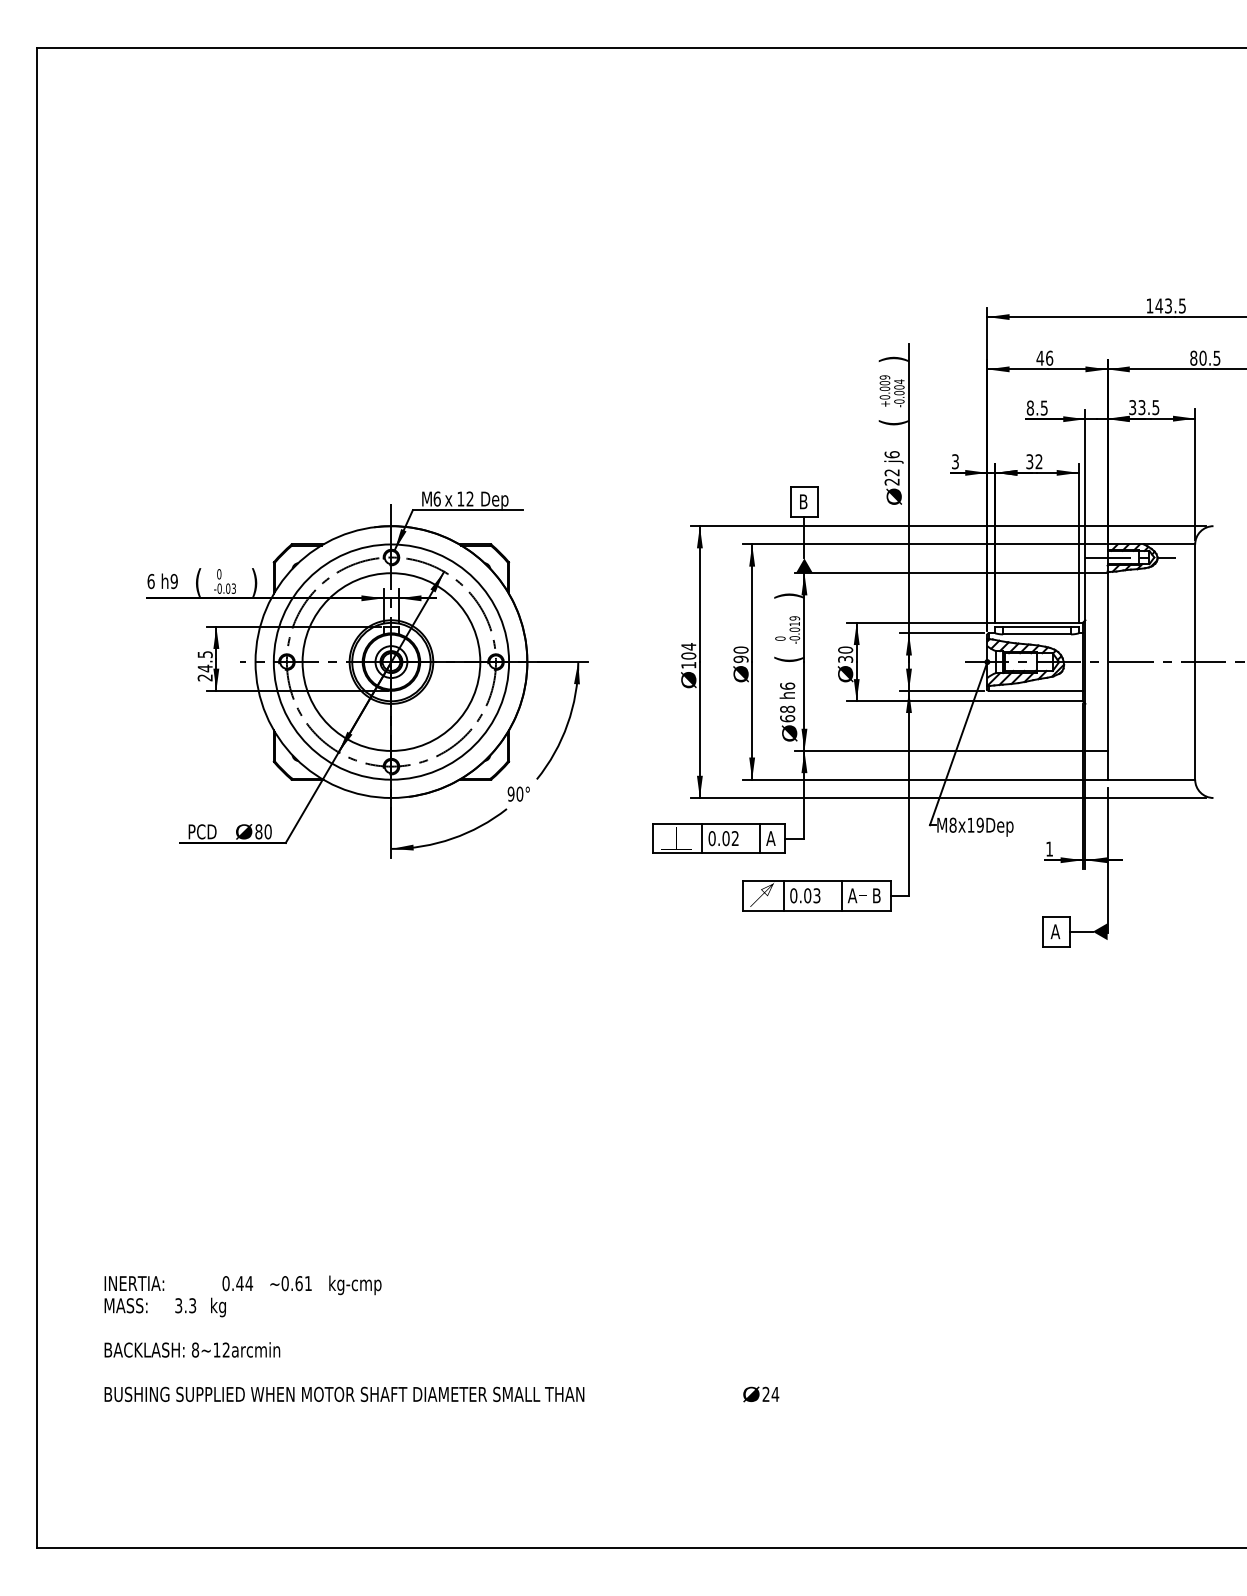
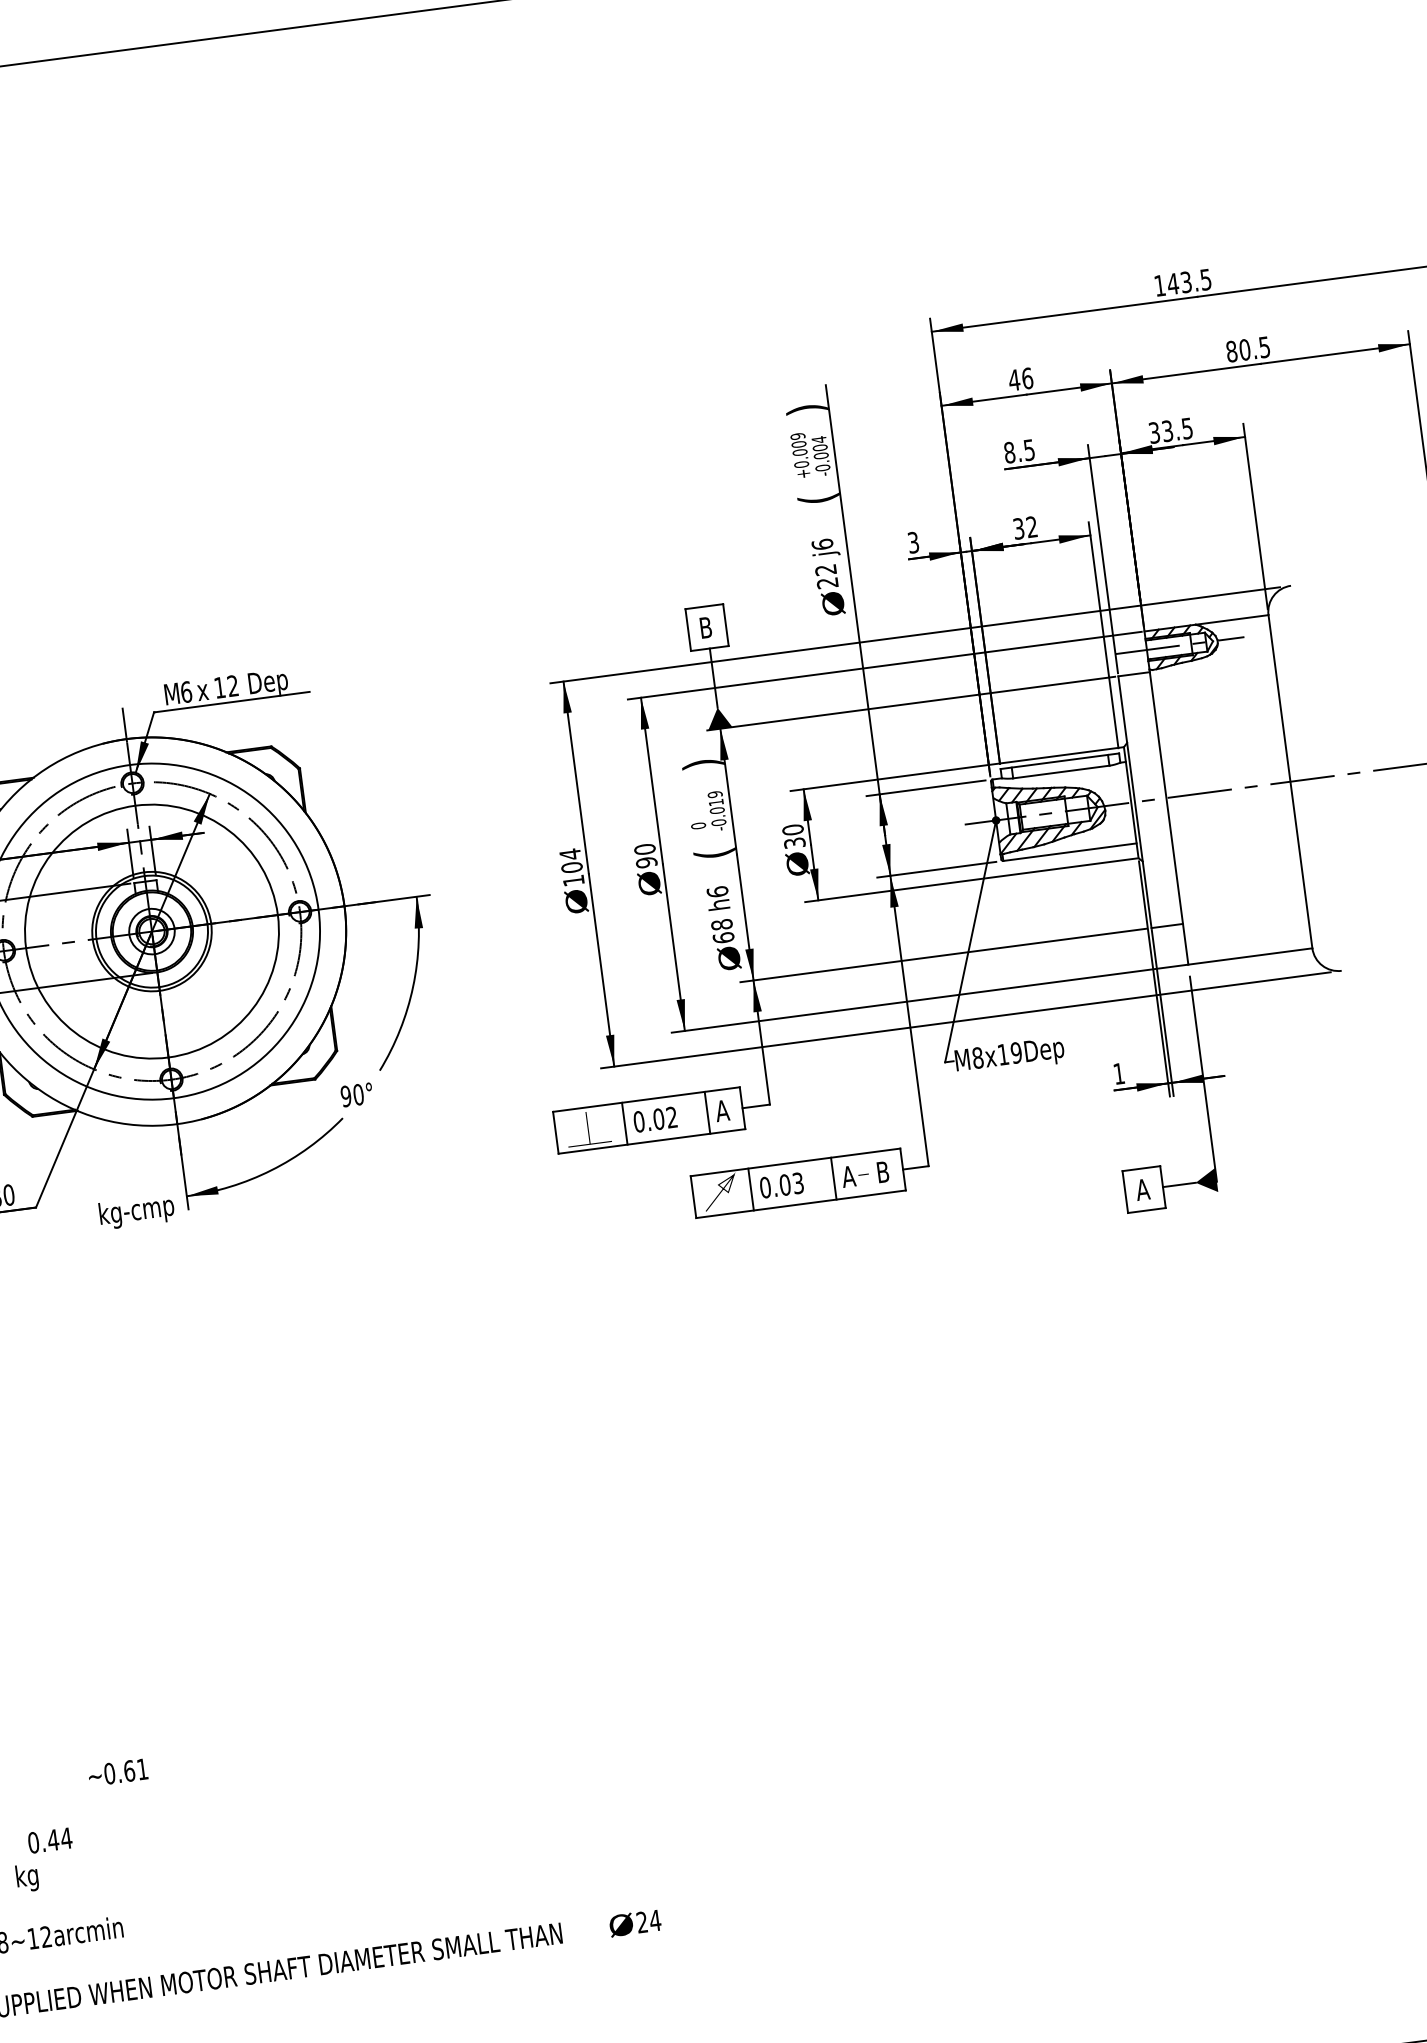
text: (290, 1283) -> (117, 1772), moved
text: (355, 1285) -> (137, 1212), moved
text: (761, 1394) -> (635, 1923), moved

